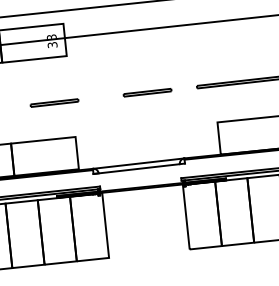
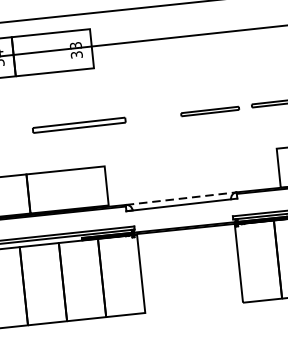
part: (147, 92) -> (210, 111), moved
part: (54, 102) -> (79, 124), size x1.6
line: (139, 163) -> (182, 198), solid -> dashed

